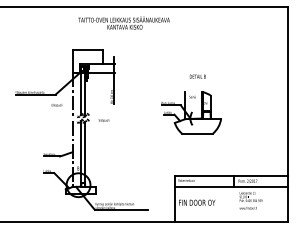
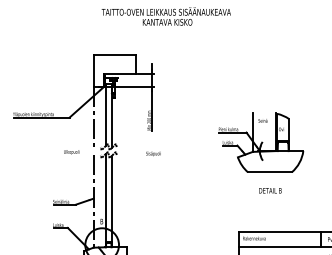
text: (197, 76) -> (269, 190), moved
text: (56, 105) -> (71, 152), moved
text: (103, 120) -> (152, 153), moved

